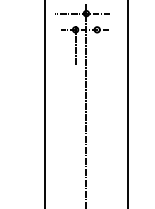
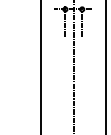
line: (97, 48) -> (82, 23), added

